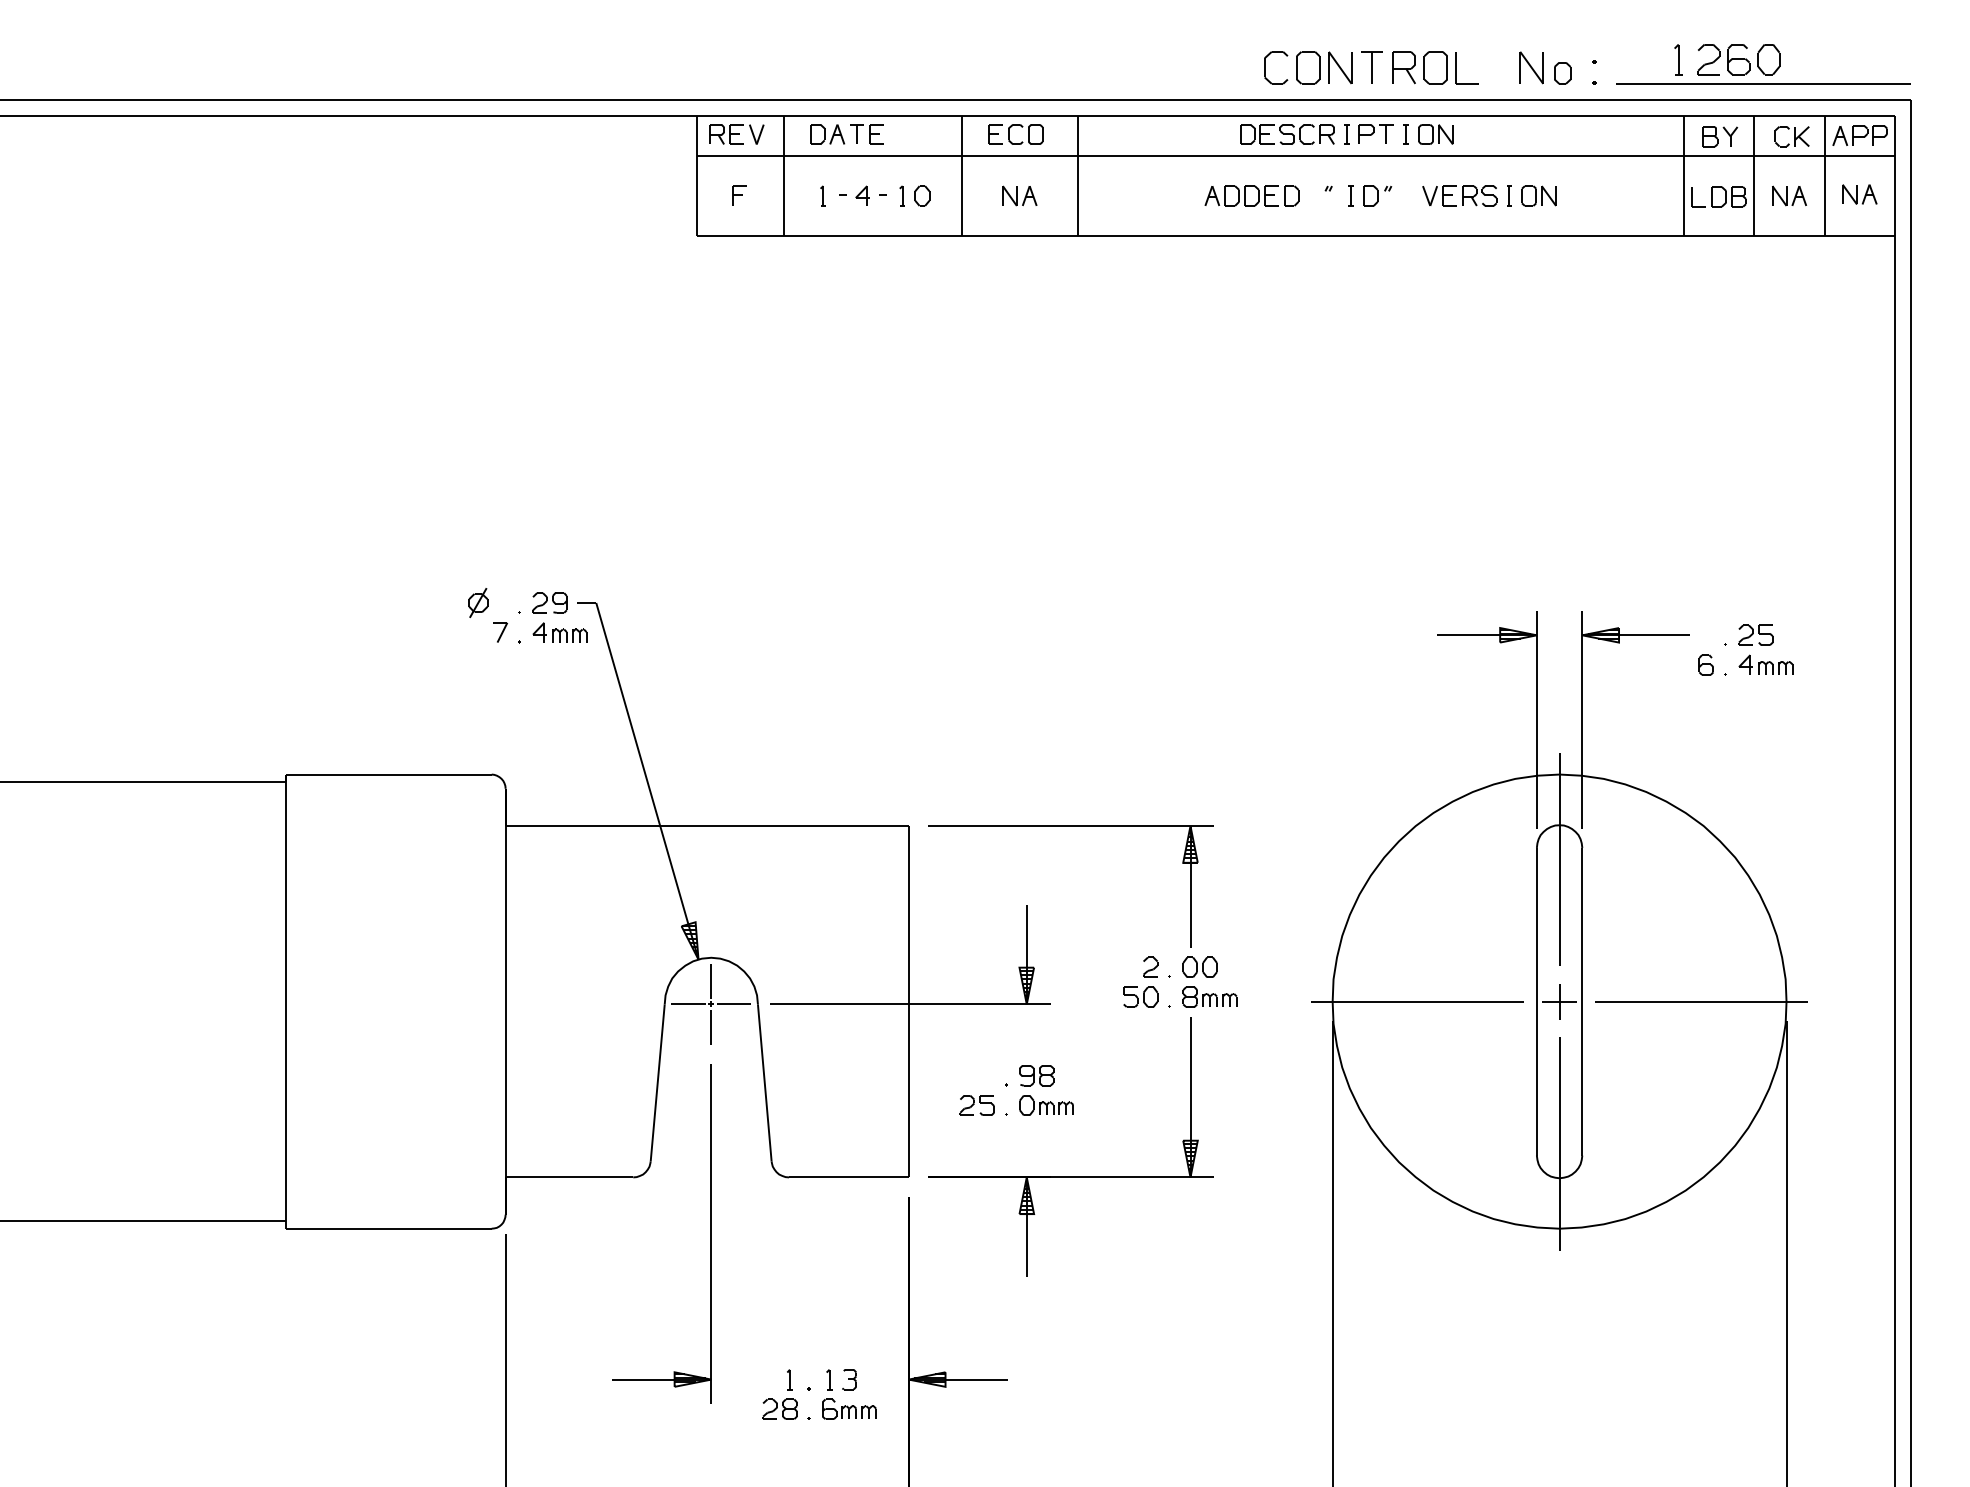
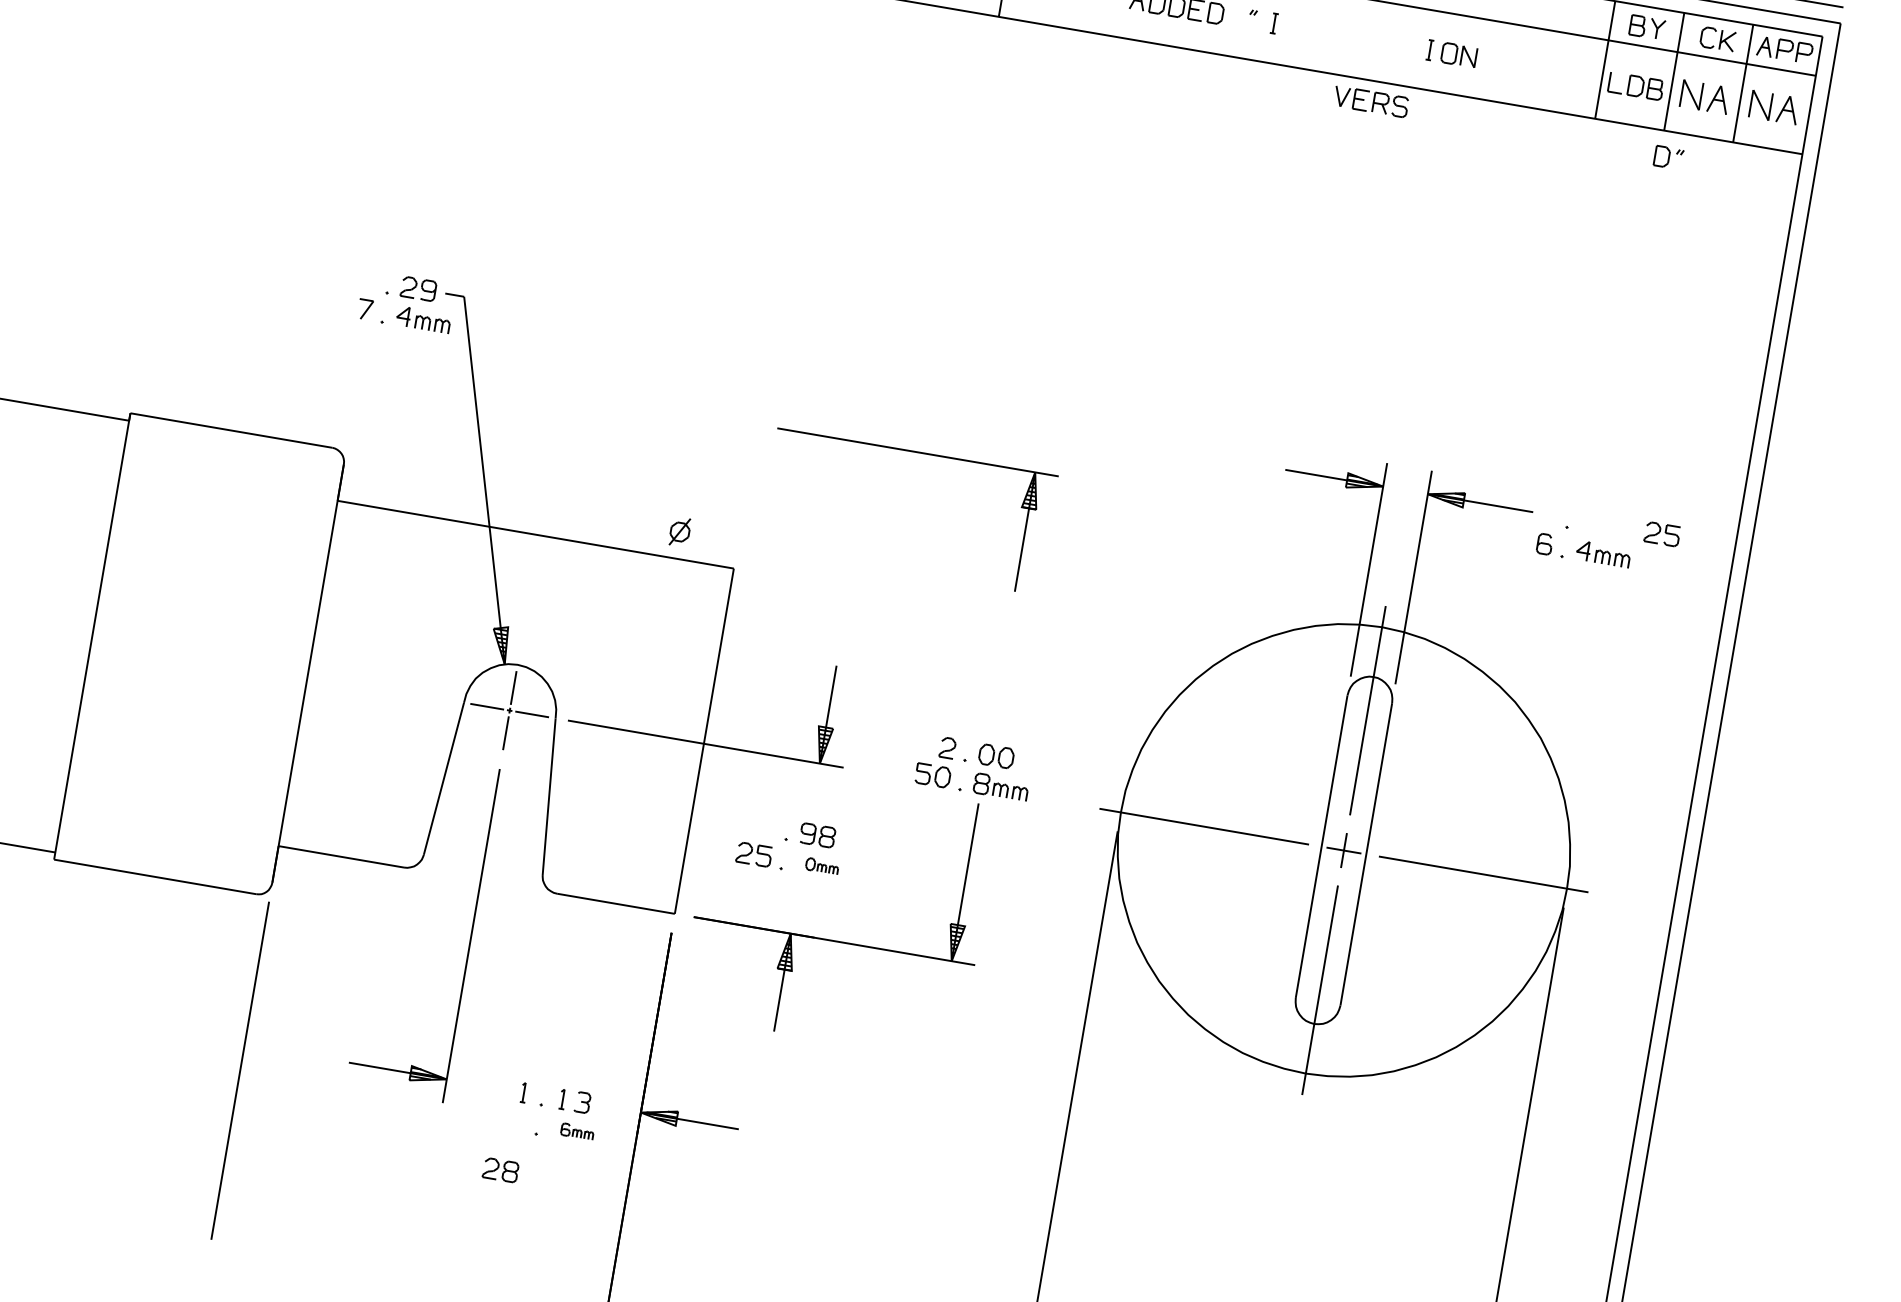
part: (1859, 194) -> (1774, 107), size x1.4
part: (1377, 195) -> (1668, 157), moved
part: (1459, 195) -> (1370, 101), moved
part: (1789, 195) -> (1705, 96), size x1.4
part: (478, 602) -> (680, 531), moved
part: (1755, 634) -> (1662, 533), moved
part: (1070, 826) -> (917, 452), moved
part: (1046, 1105) -> (822, 866), size x0.6
part: (779, 1408) -> (500, 1169), moved
part: (849, 1408) -> (577, 1131), size x0.6

